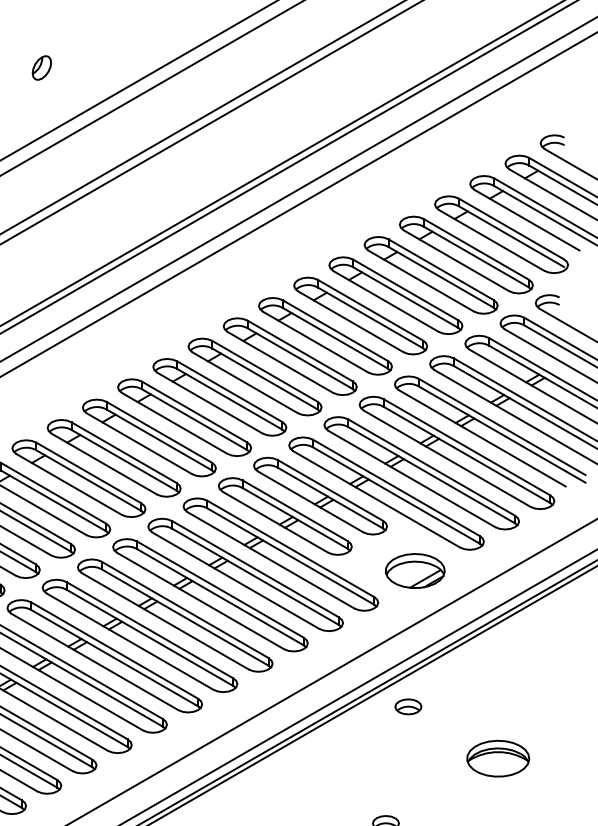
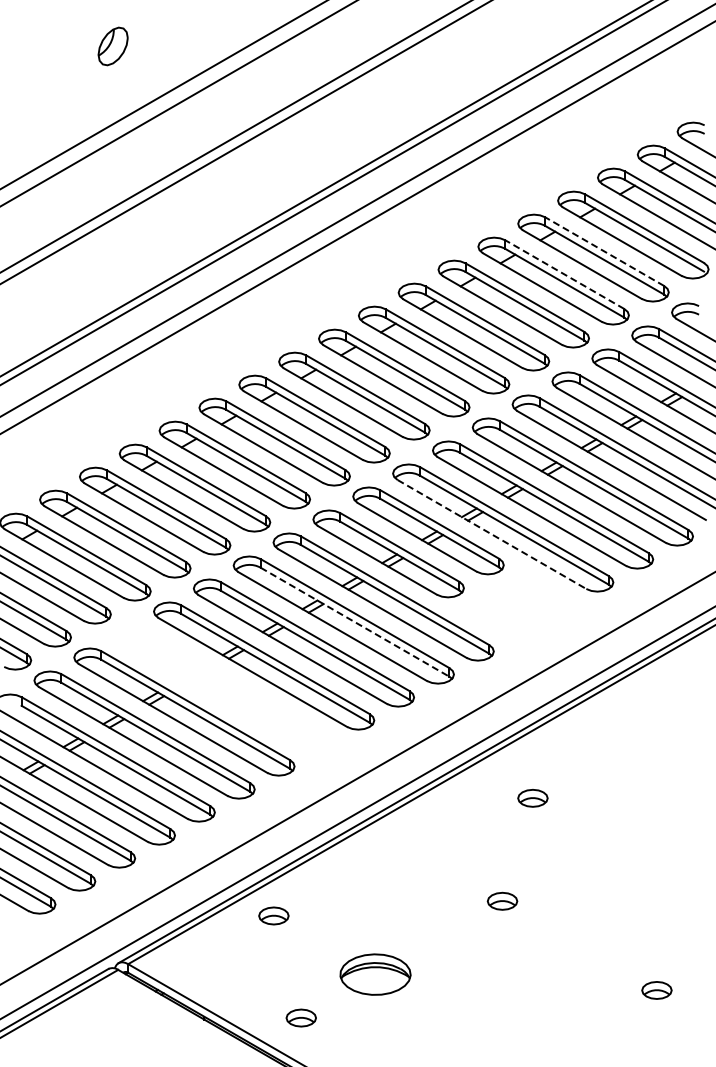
part: (42, 68) -> (113, 46), size x1.4
line: (476, 249) -> (604, 251), solid -> dashed
line: (440, 269) -> (564, 274), solid -> dashed
line: (377, 499) -> (492, 534), solid -> dashed
part: (415, 570) -> (535, 615), removed
line: (256, 577) -> (355, 622), solid -> dashed
part: (140, 635) -> (224, 688), removed
part: (408, 707) -> (532, 798), moved
part: (498, 758) -> (629, 827), removed

